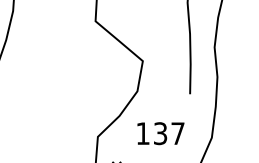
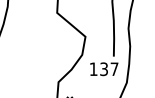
text: (161, 134) -> (104, 69), moved

